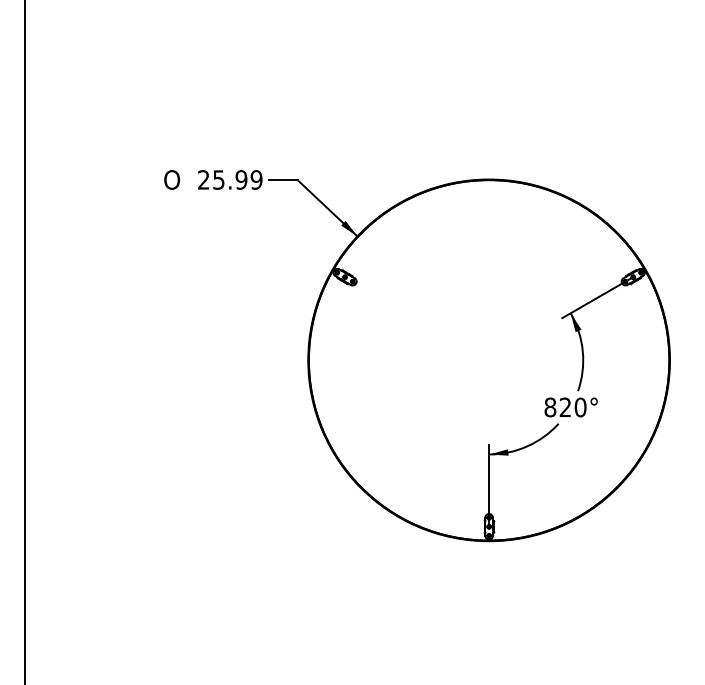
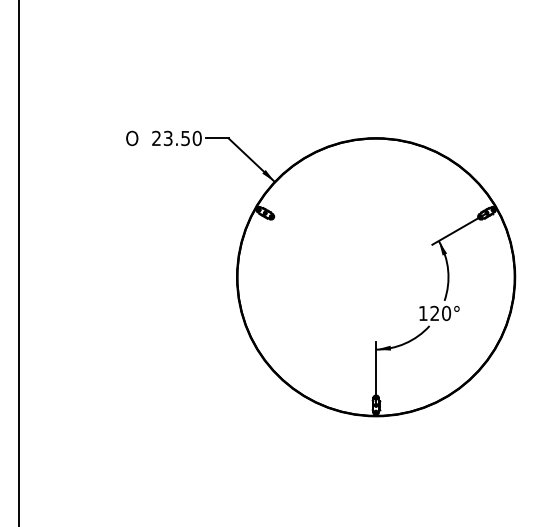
text: (237, 179) -> (182, 138), 25.99 -> 23.50
text: (550, 407) -> (423, 313), 820° -> 120°

